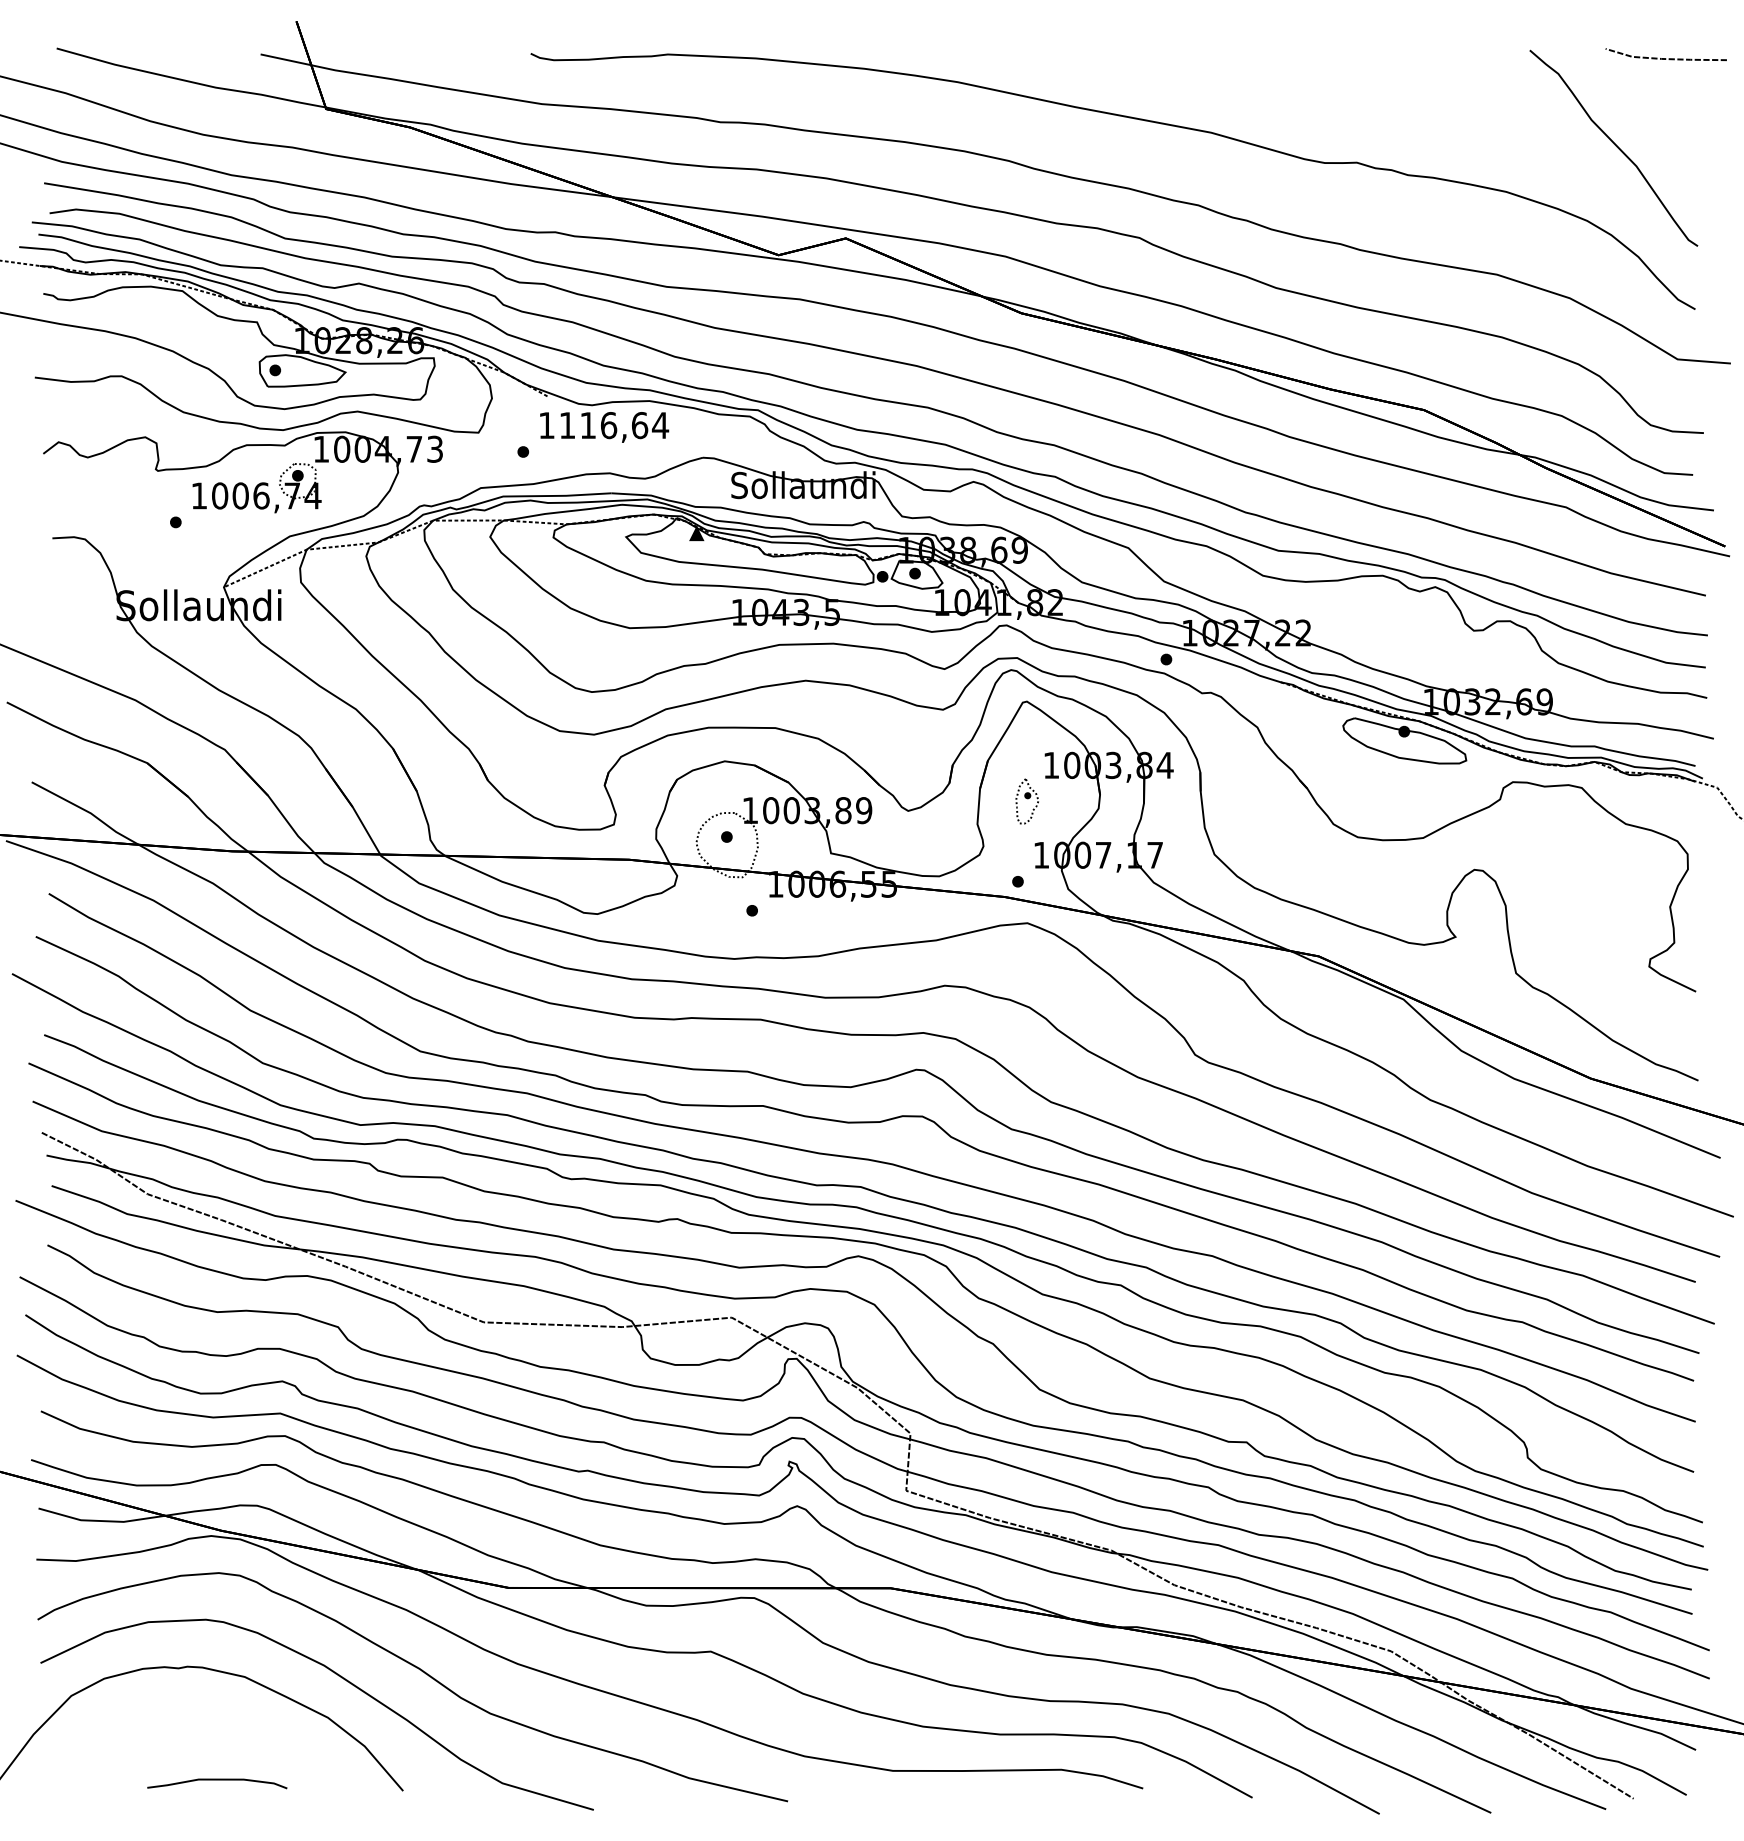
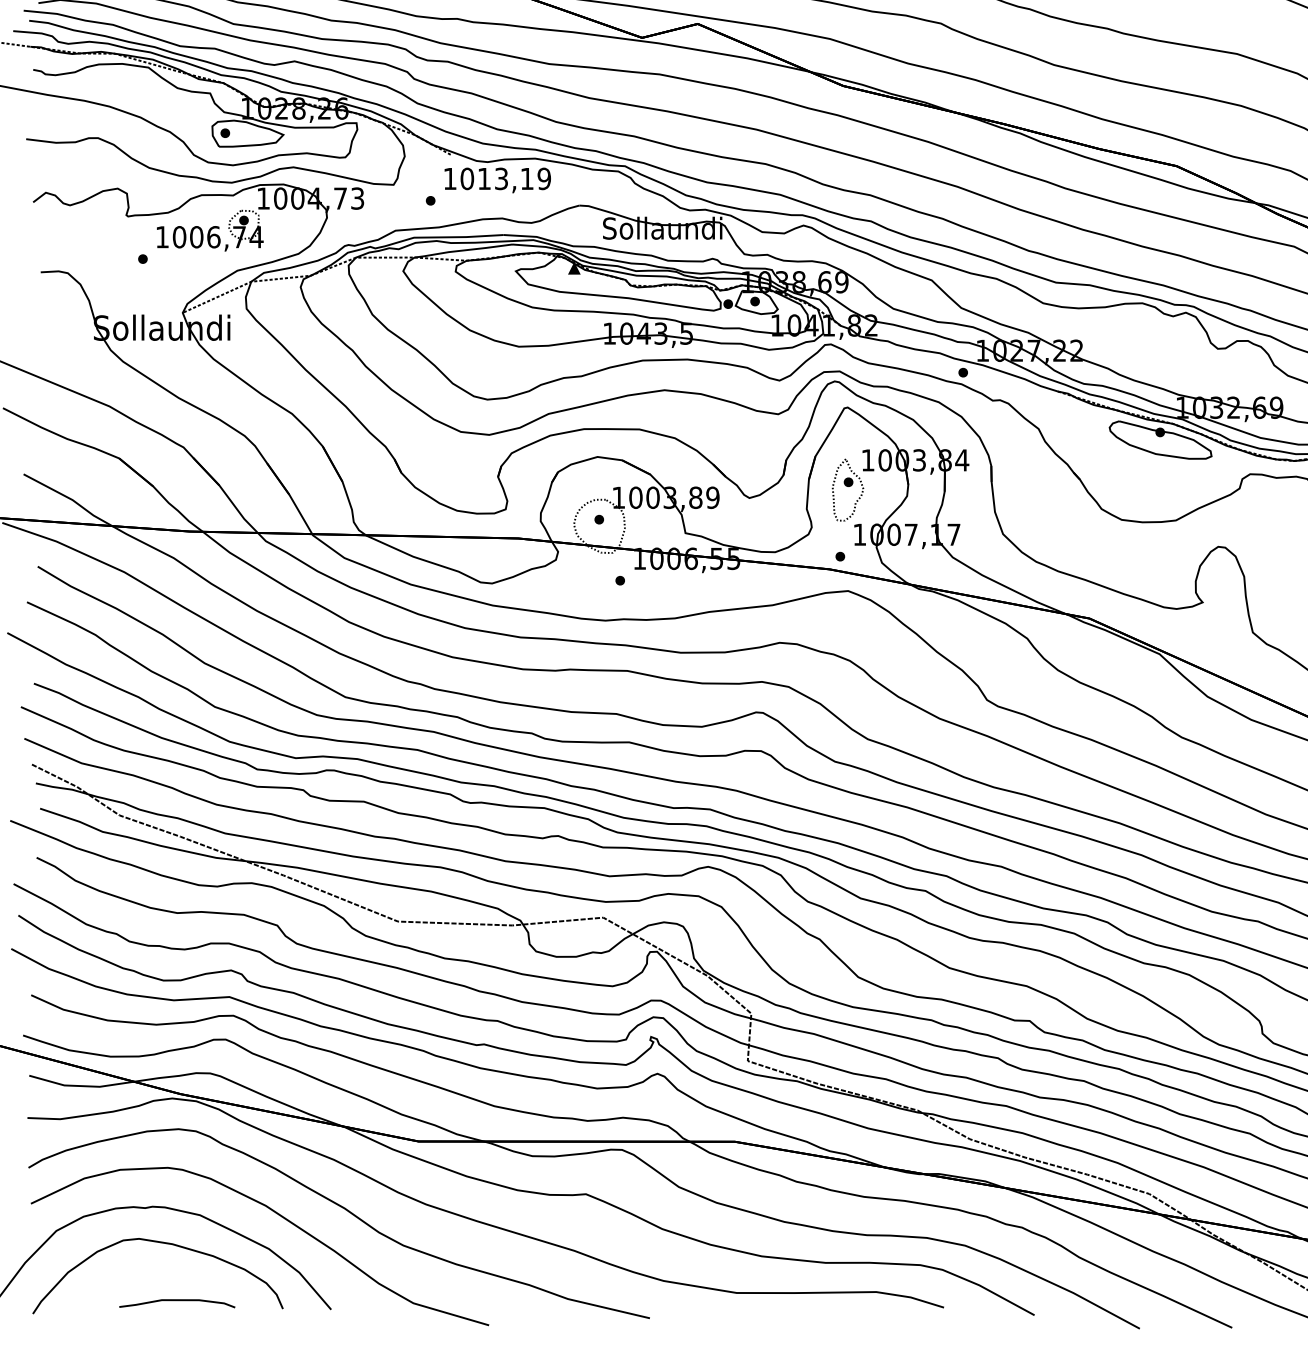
text: (614, 425) -> (506, 178), 1116,64 -> 1013,19
part: (1027, 801) -> (848, 490), size x1.67
curve: (200, 1711) -> (163, 1243), added

